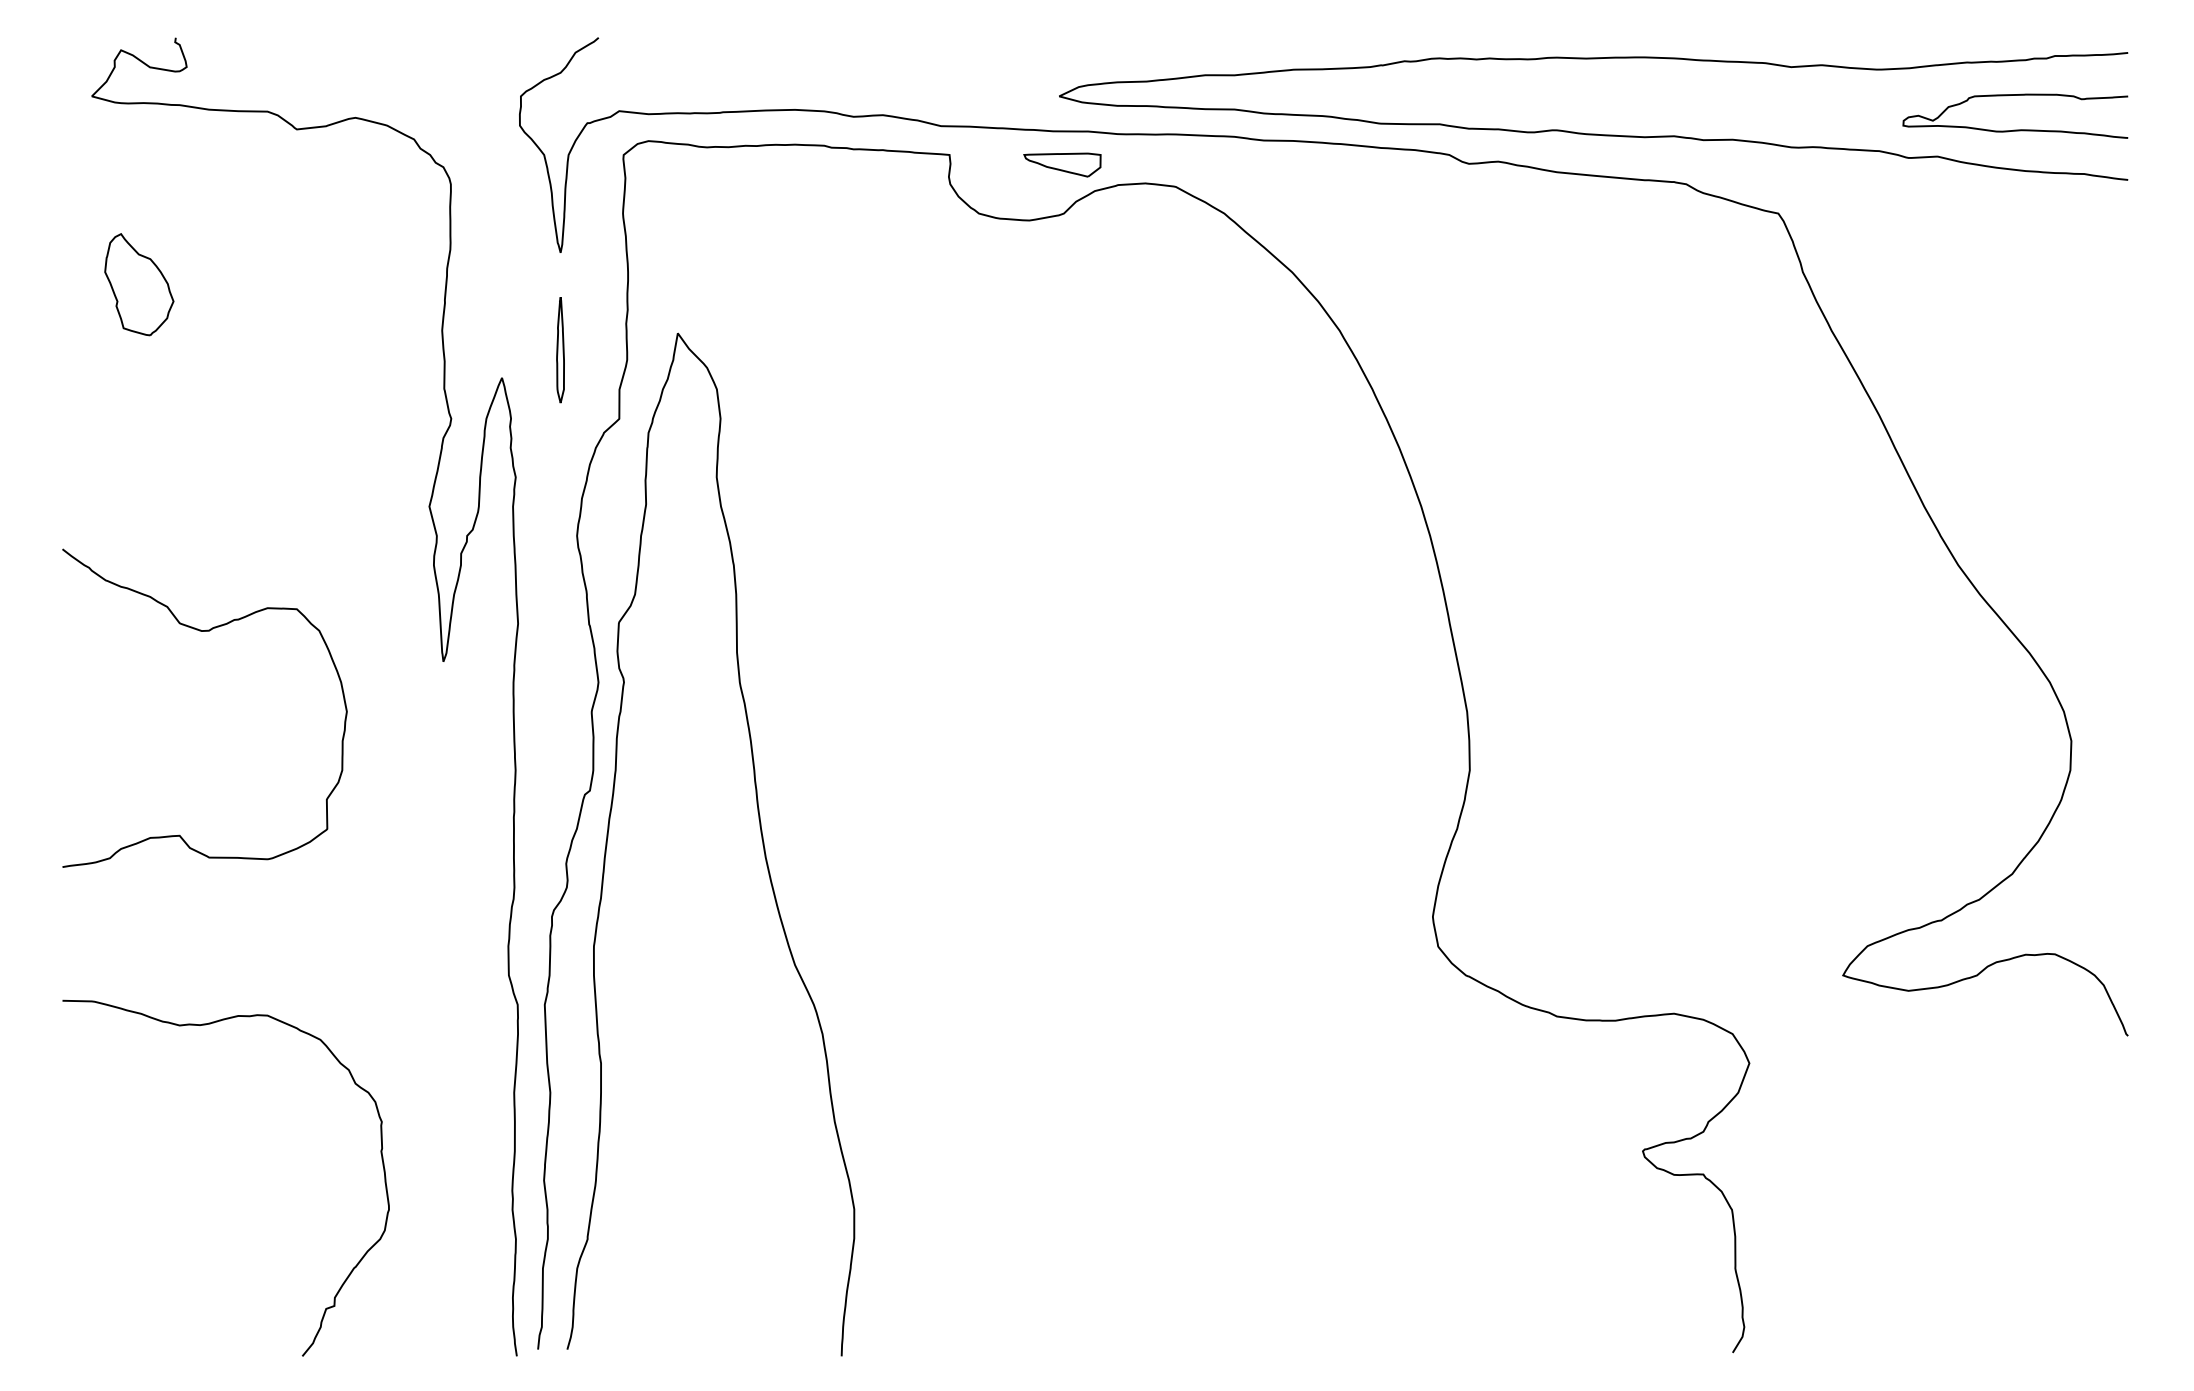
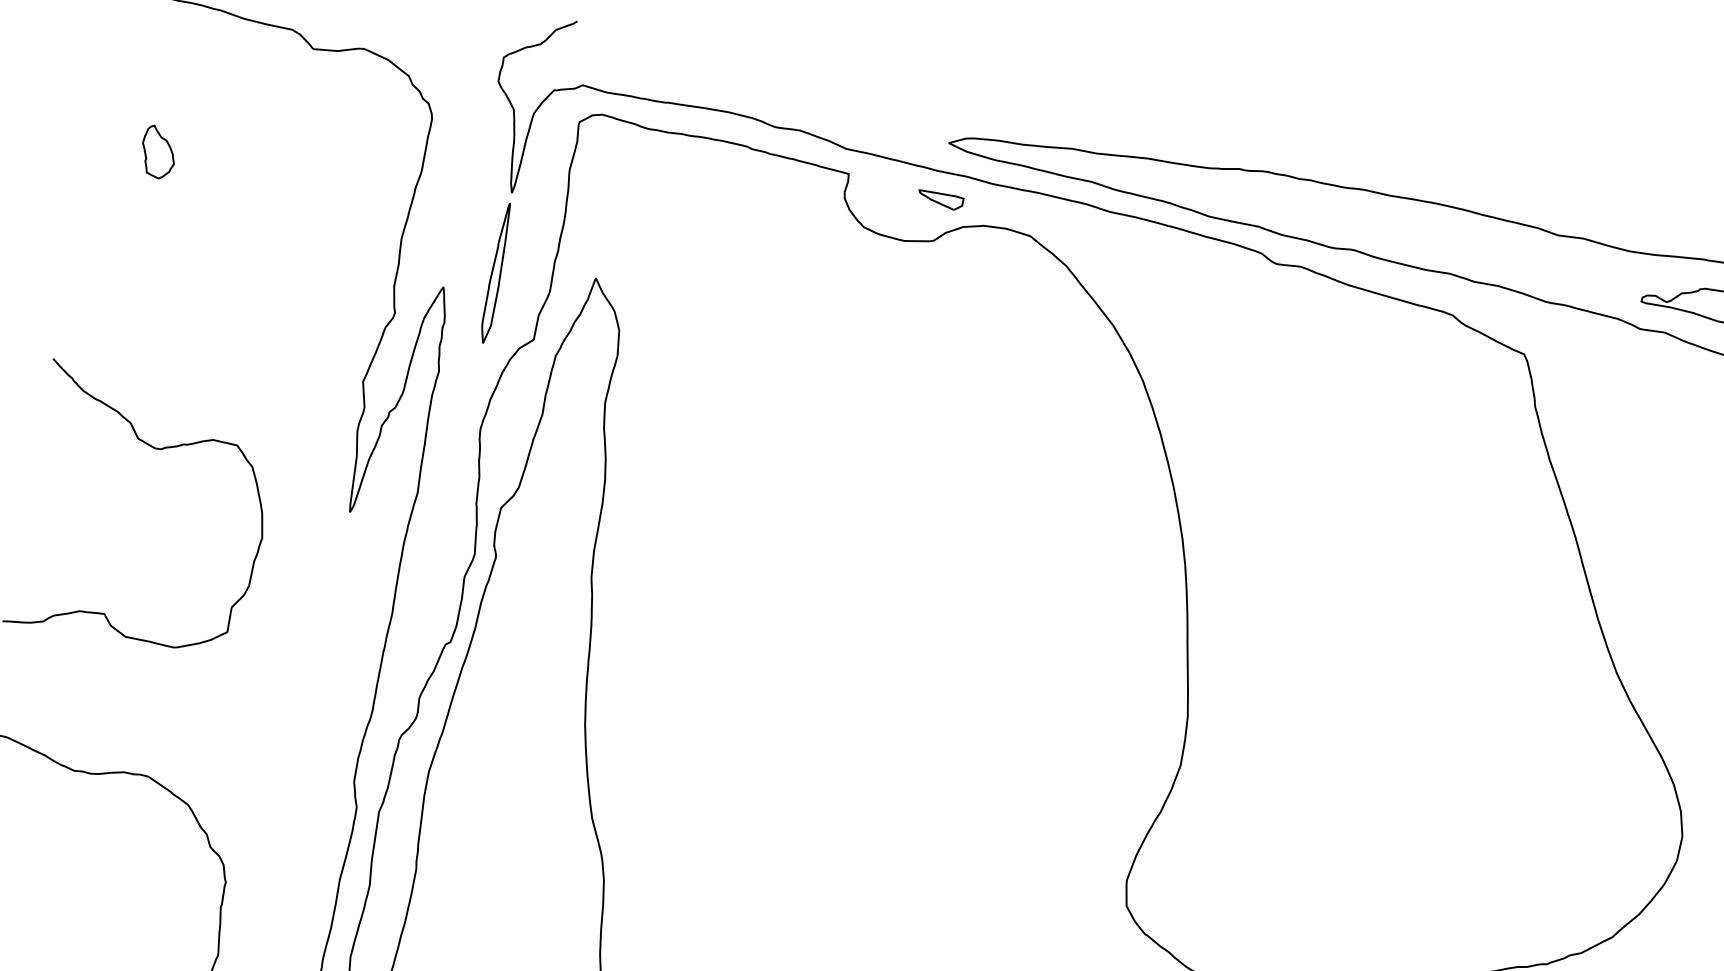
part: (1062, 164) -> (940, 199), size x0.7
part: (139, 284) -> (158, 152), size x0.6
part: (560, 350) -> (496, 273), size x1.6

